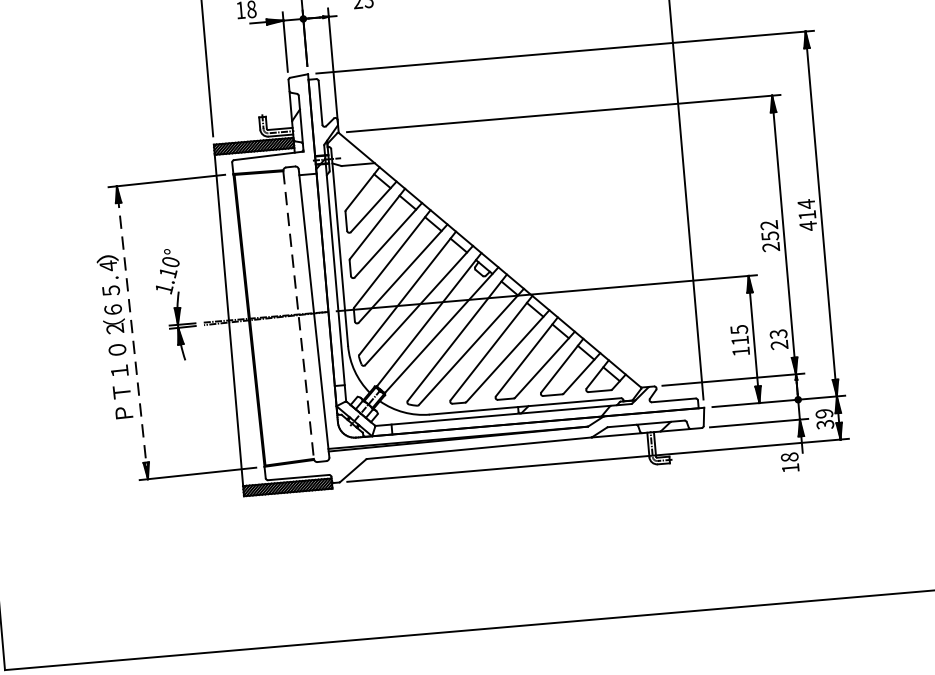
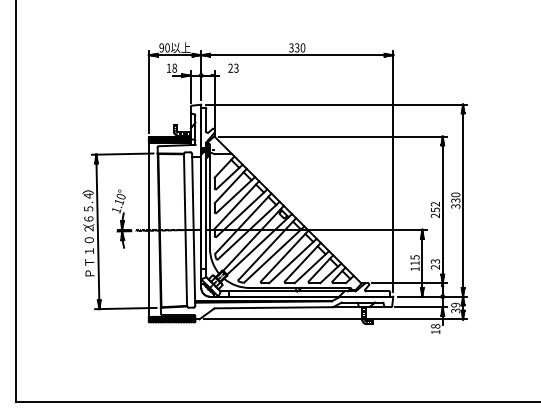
text: (806, 214) -> (455, 200), 414 -> 330
line: (298, 315) -> (185, 230), dashed -> solid
line: (131, 332) -> (97, 231), dashed -> solid

